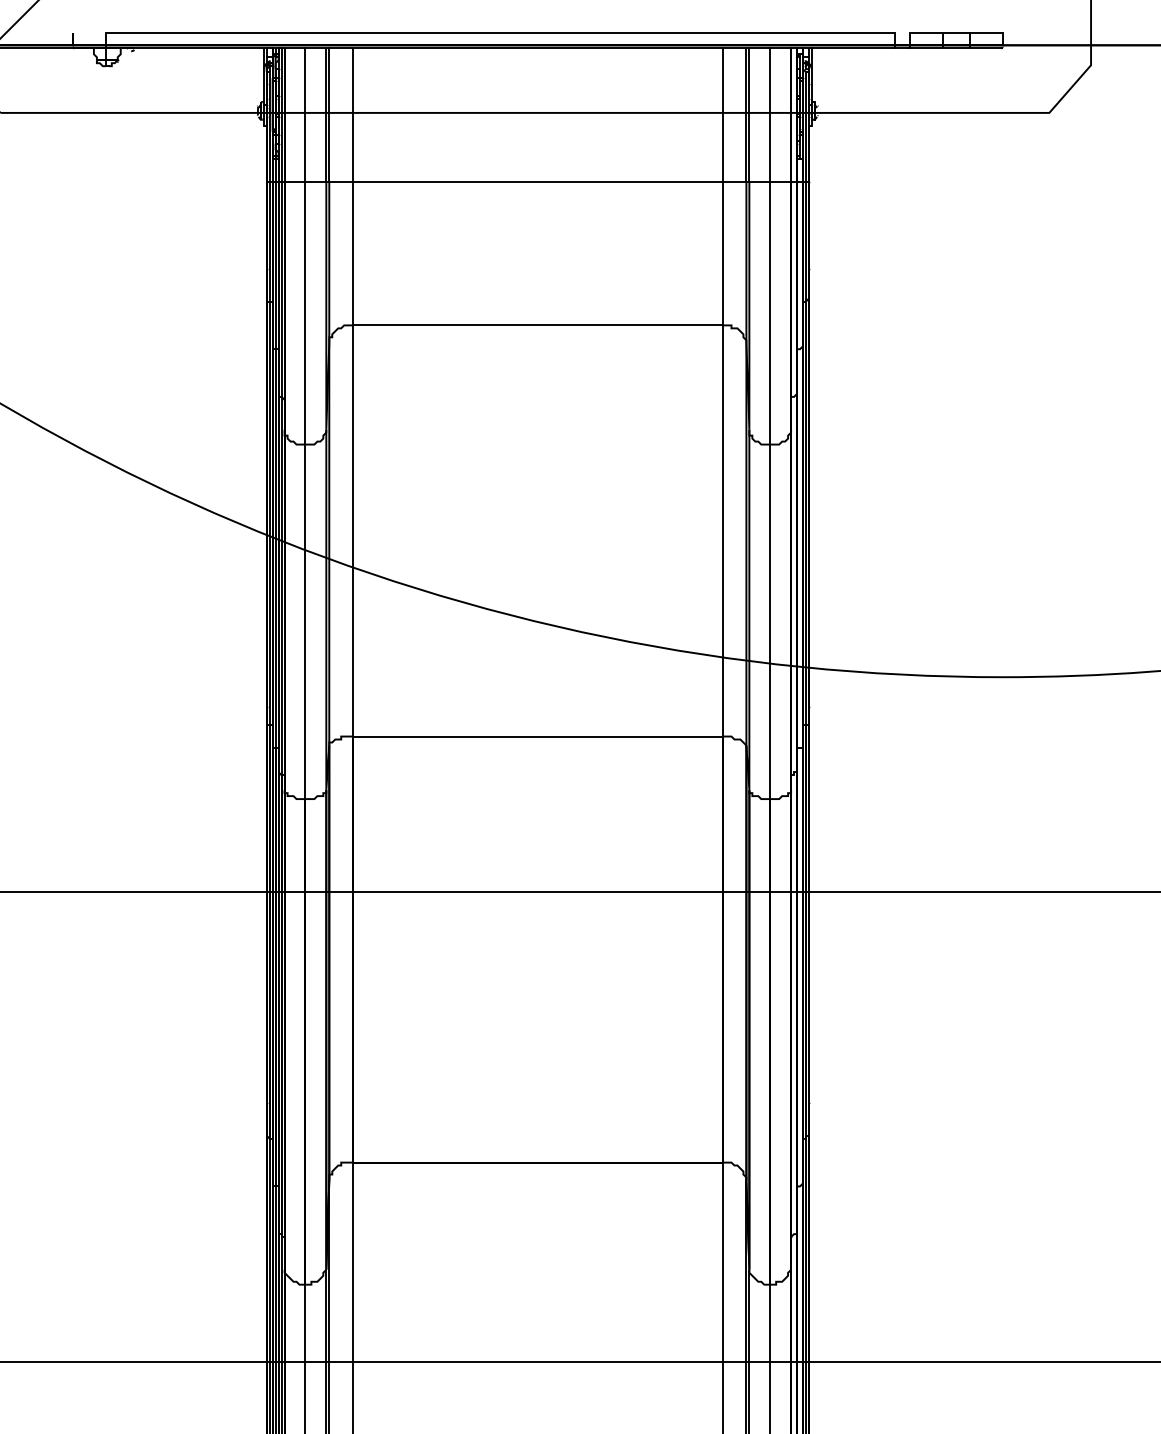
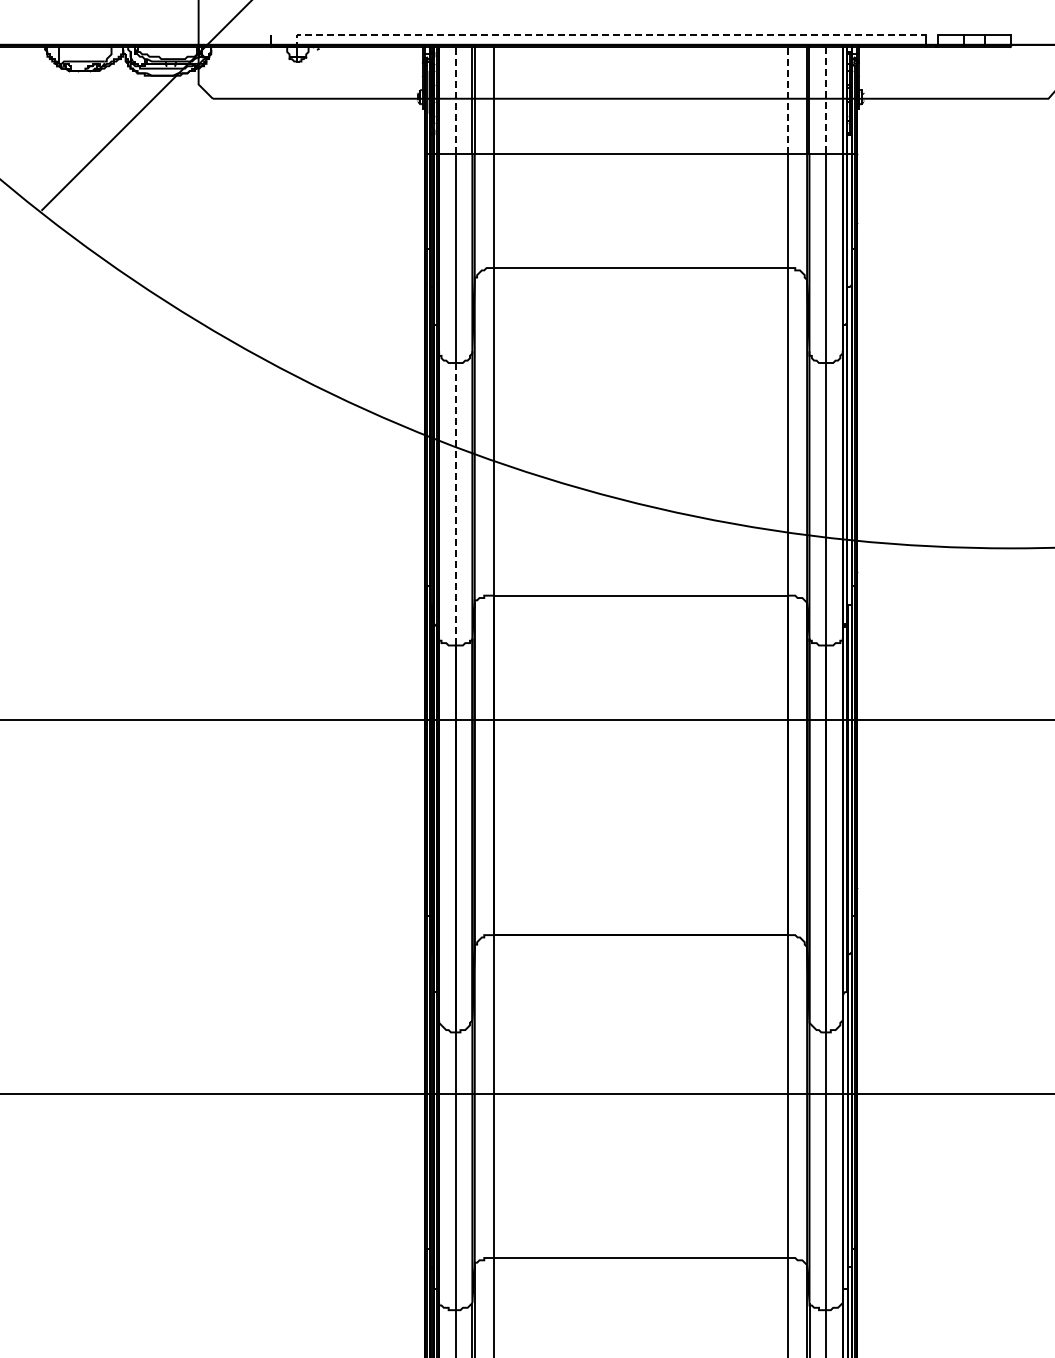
line: (477, 33) -> (592, 35), solid -> dashed
line: (305, 115) -> (455, 100), solid -> dashed
line: (723, 115) -> (788, 100), solid -> dashed
line: (770, 116) -> (826, 101), solid -> dashed
line: (305, 622) -> (455, 504), solid -> dashed

